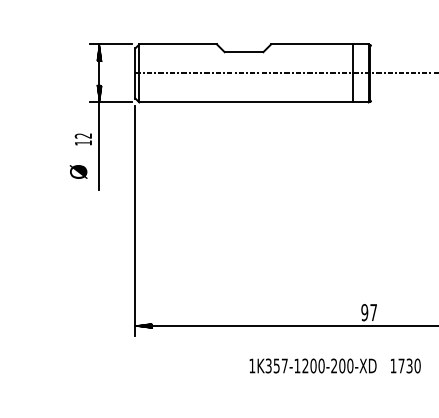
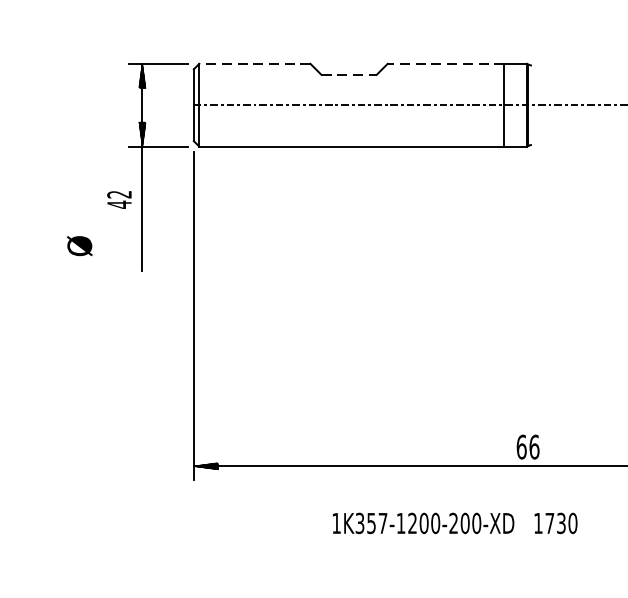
line: (178, 44) -> (255, 63), solid -> dashed
line: (311, 44) -> (445, 63), solid -> dashed
line: (244, 52) -> (349, 75), solid -> dashed
text: (83, 142) -> (119, 203), 12 -> 42
text: (78, 171) -> (79, 245), moved
text: (369, 312) -> (528, 446), 97 -> 66
text: (334, 365) -> (454, 522), moved

